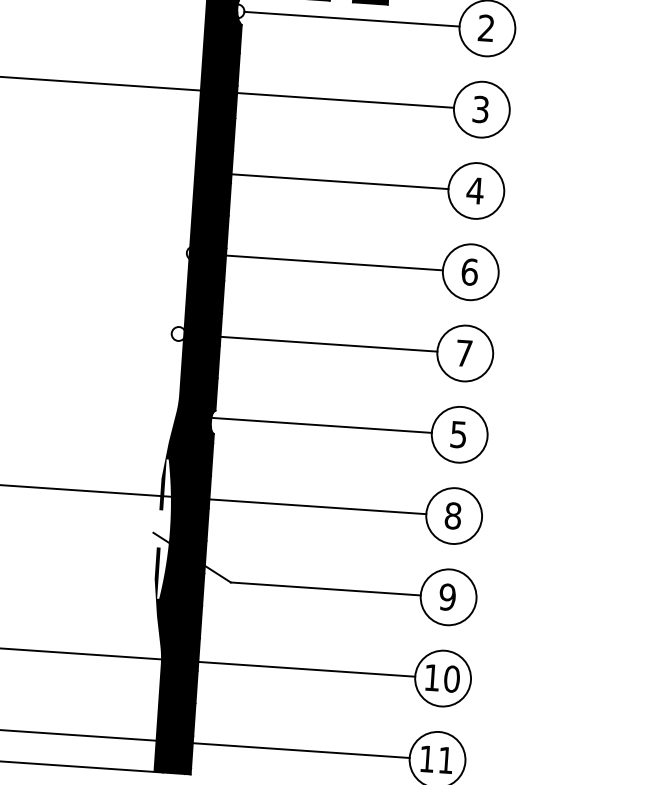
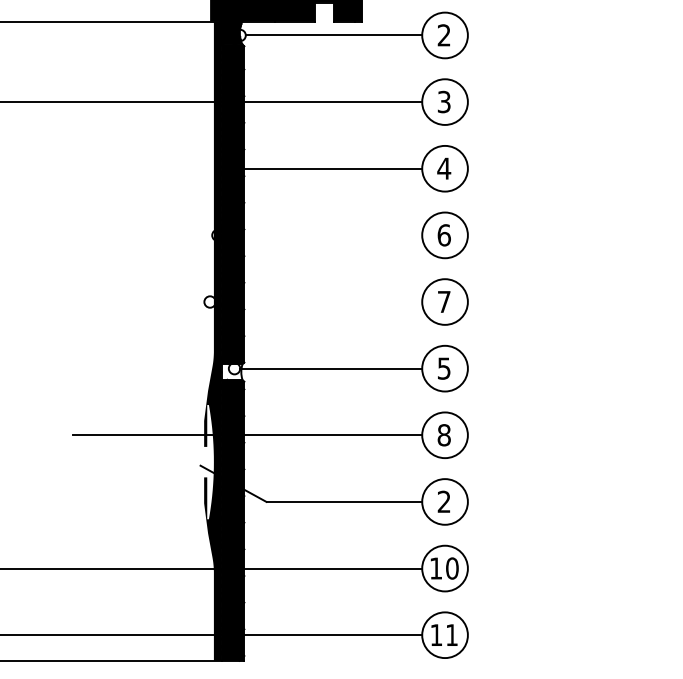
line: (321, 262) -> (322, 235), removed
line: (310, 343) -> (318, 302), removed
fill: (199, 420) -> (231, 371), removed
text: (446, 596) -> (443, 501), 9 -> 2

